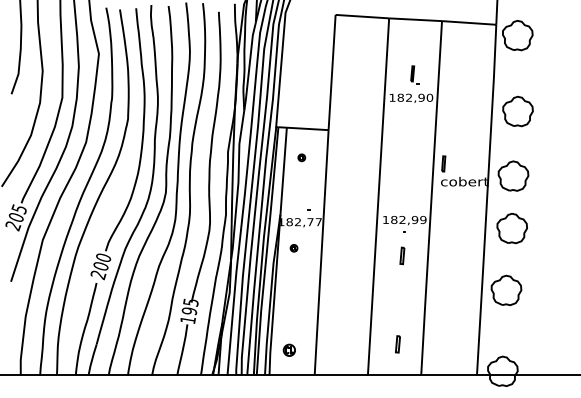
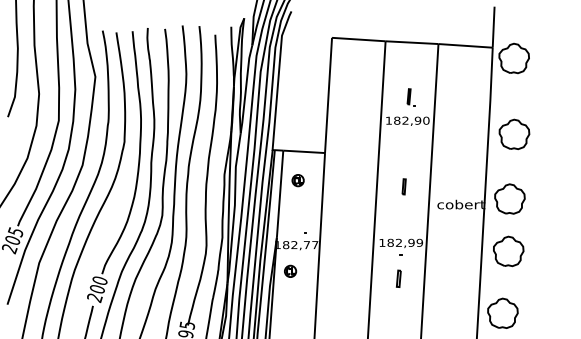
part: (301, 157) -> (297, 180), size x1.67
part: (443, 163) -> (403, 186), moved
part: (293, 247) -> (289, 270), size x1.67

